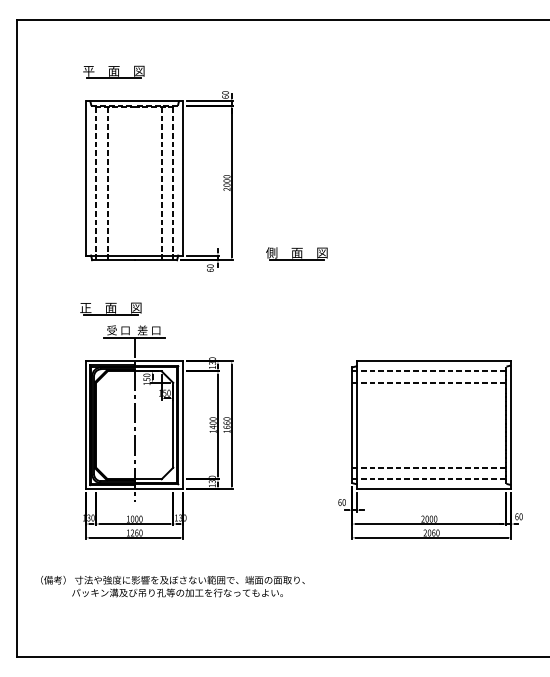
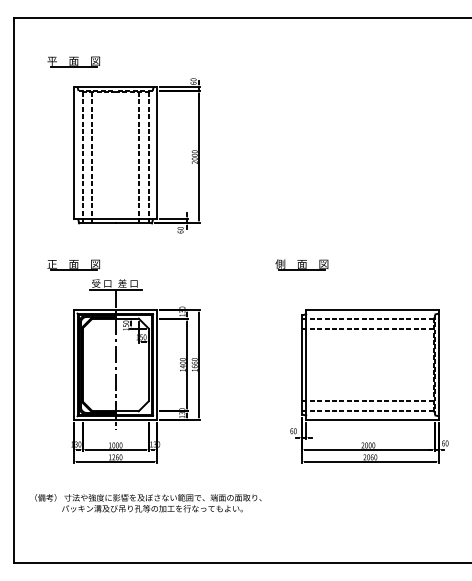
part: (113, 71) -> (73, 61), moved
part: (296, 253) -> (301, 264), moved
part: (110, 308) -> (73, 264), moved

